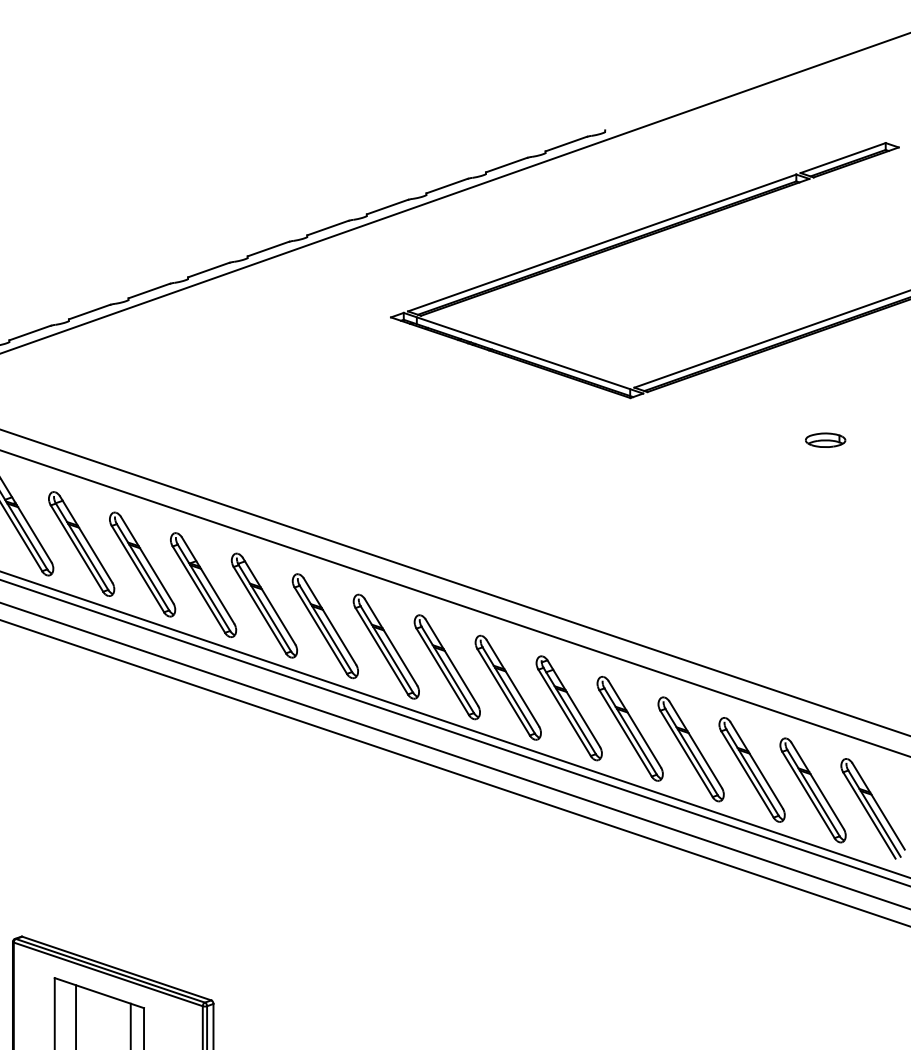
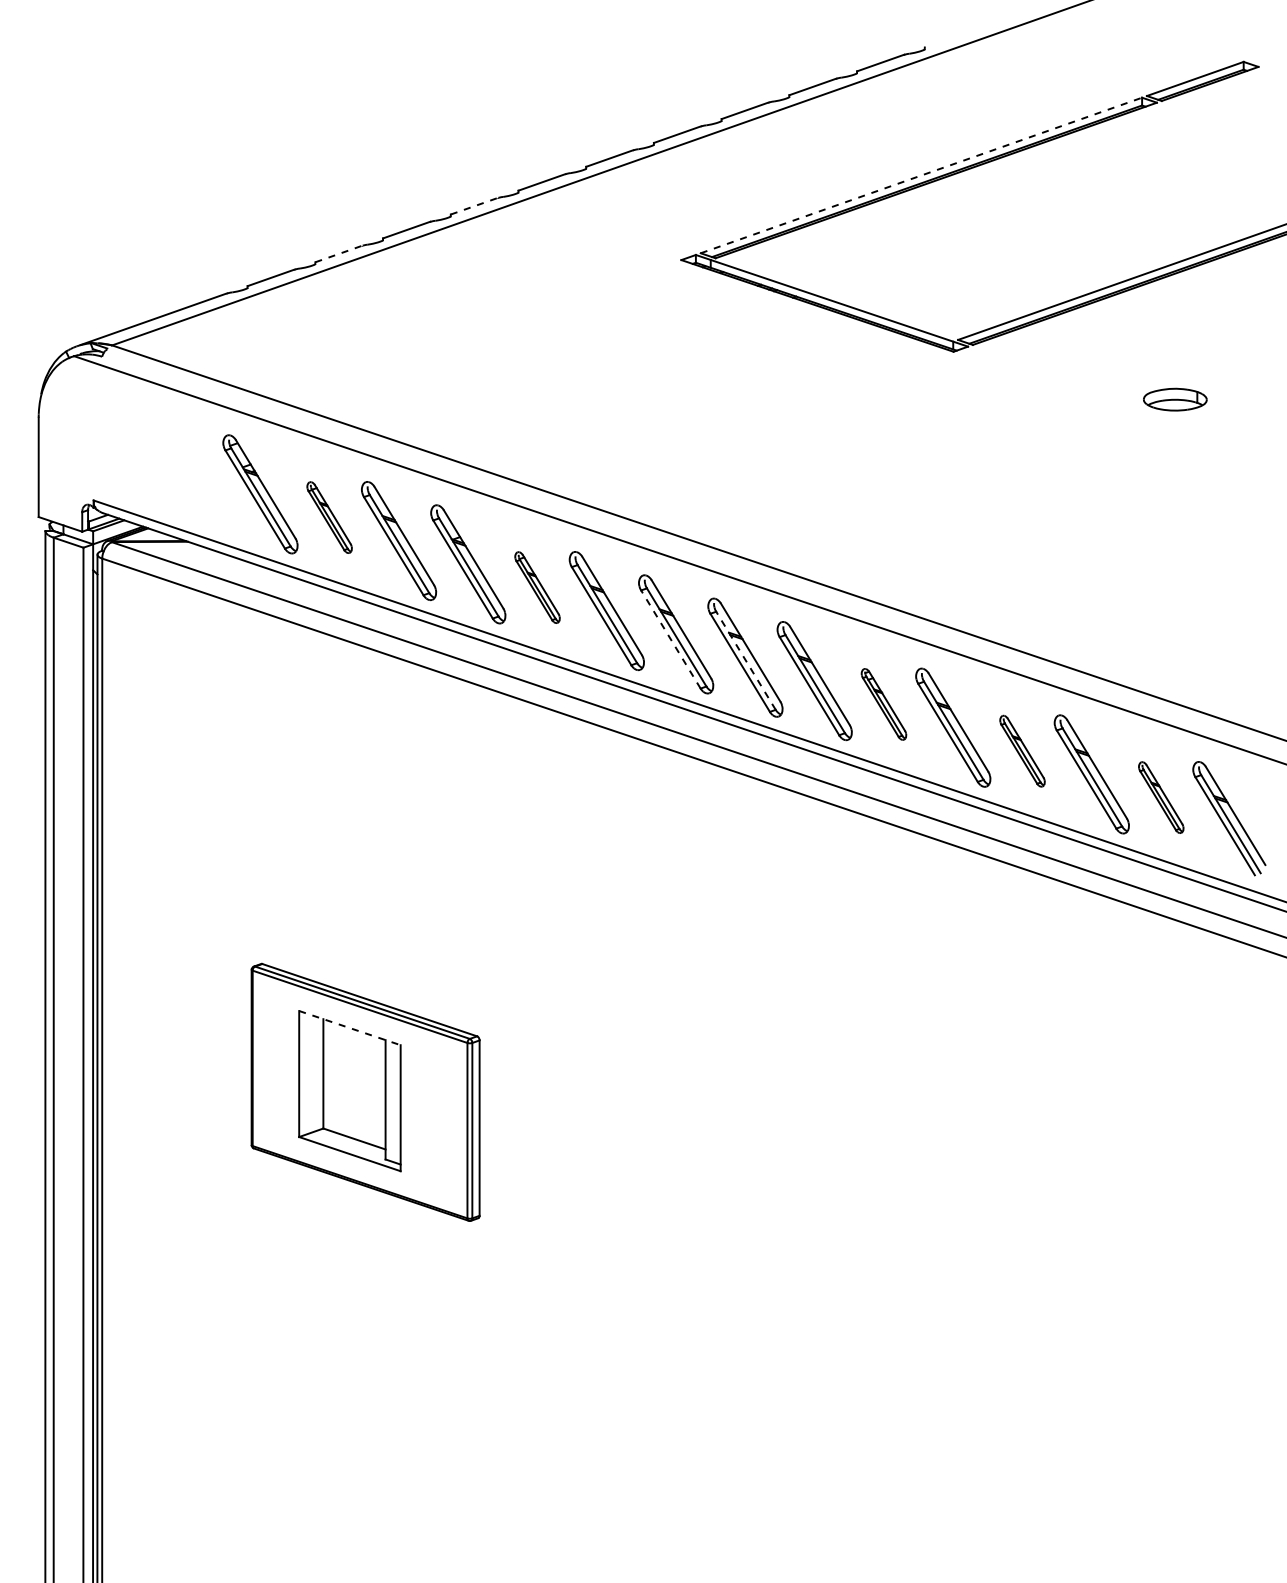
line: (602, 242) -> (921, 175), solid -> dashed
line: (208, 270) -> (474, 206), solid -> dashed
line: (90, 311) -> (339, 253), solid -> dashed
part: (825, 440) -> (1175, 399), size x1.4
part: (81, 543) -> (329, 517), size x0.6
part: (264, 605) -> (537, 587), size x0.6
line: (381, 651) -> (670, 639), solid -> dashed
line: (447, 669) -> (745, 660), solid -> dashed
part: (568, 708) -> (883, 704), size x0.6
part: (691, 749) -> (1022, 751), size x0.6
part: (813, 790) -> (1161, 797), size x0.6
line: (99, 993) -> (349, 1028), solid -> dashed

